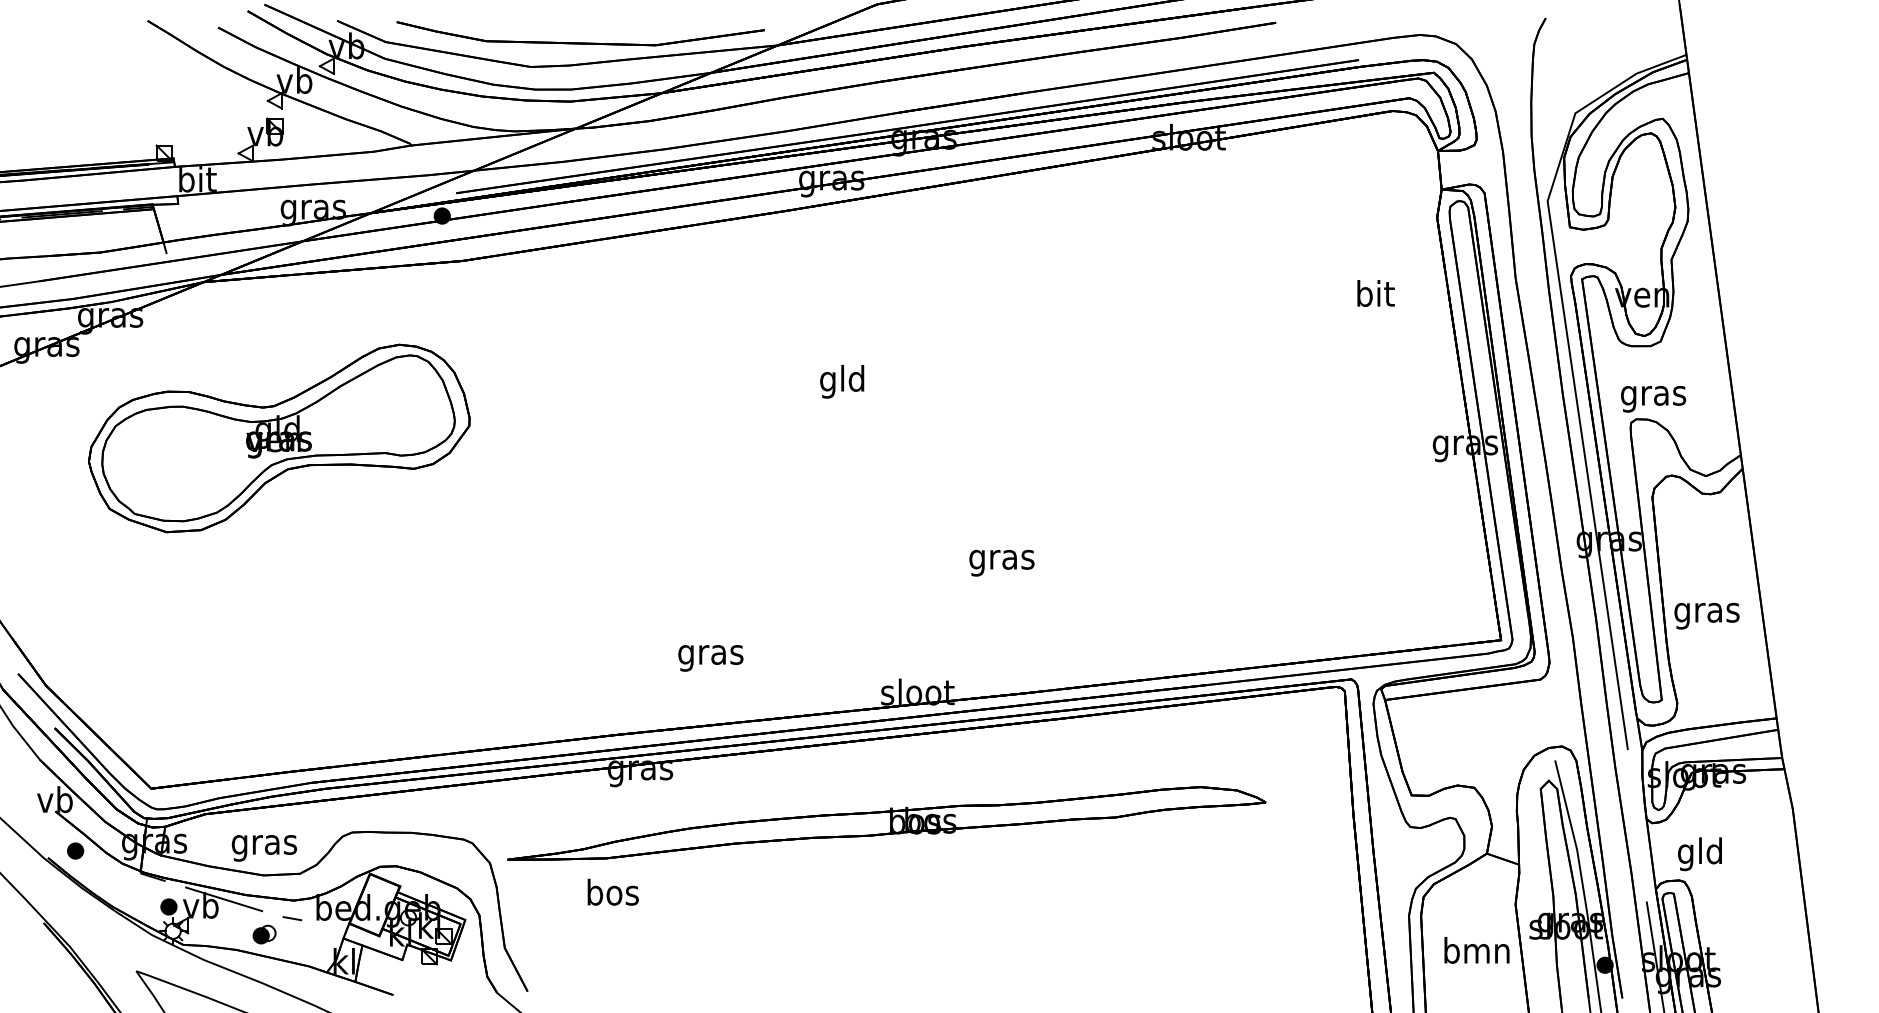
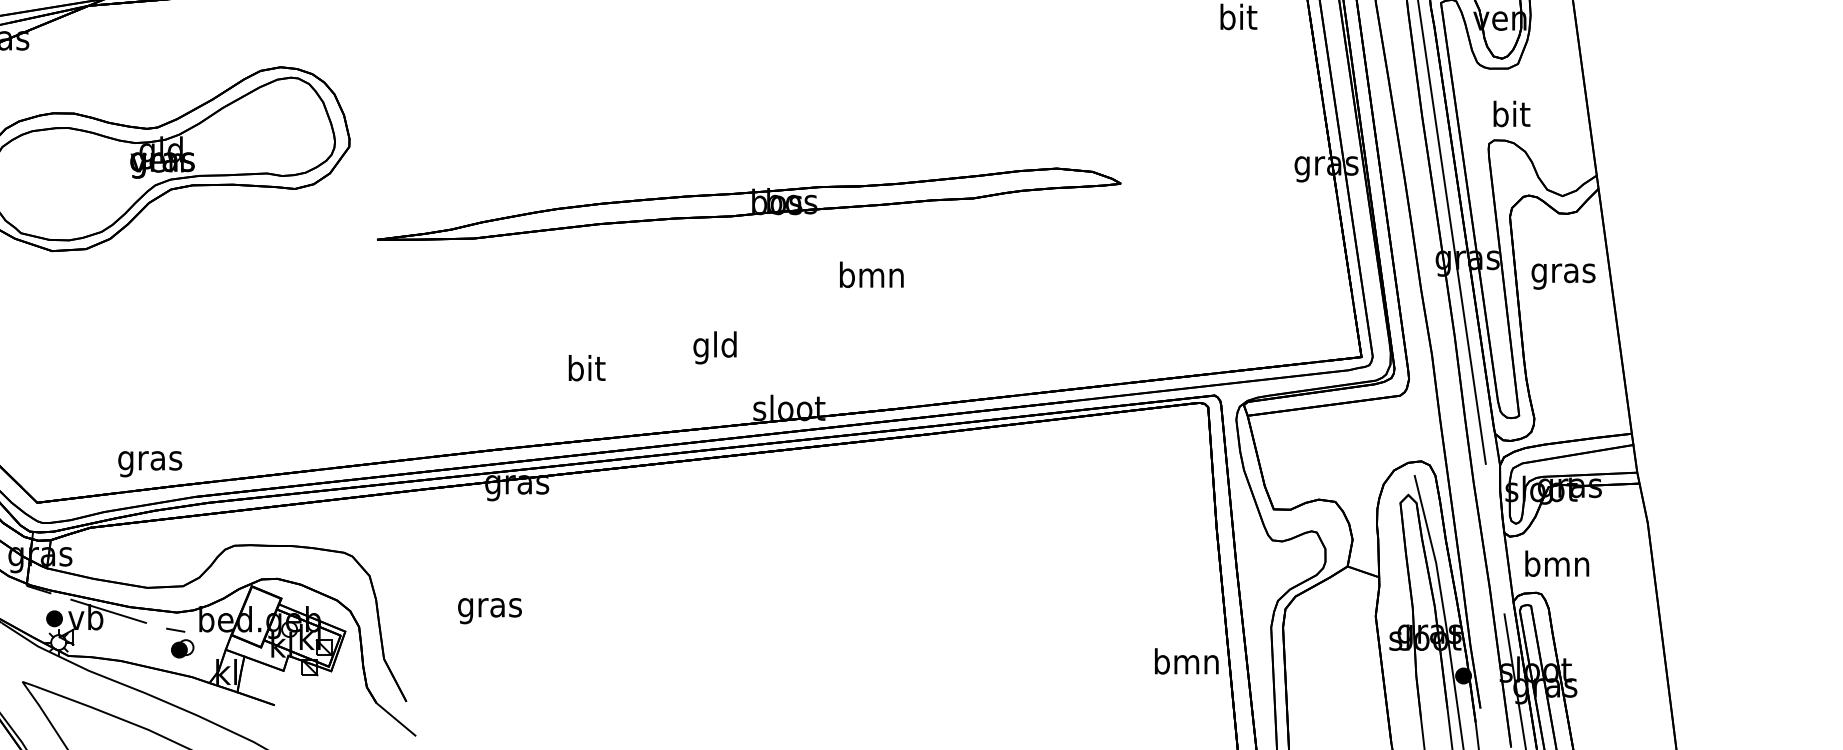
text: (842, 381) -> (715, 347), moved
text: (1653, 395) -> (1511, 117), gras -> bit
text: (1001, 559) -> (871, 277), gras -> bmn
text: (1706, 615) -> (1563, 275), moved
text: (710, 654) -> (585, 371), gras -> bit
part: (886, 823) -> (748, 204), moved
text: (263, 848) -> (149, 464), moved
text: (1700, 854) -> (1557, 567), gld -> bmn
text: (612, 895) -> (489, 607), bos -> gras
part: (264, 934) -> (182, 648), moved
text: (1476, 950) -> (1186, 661), moved

